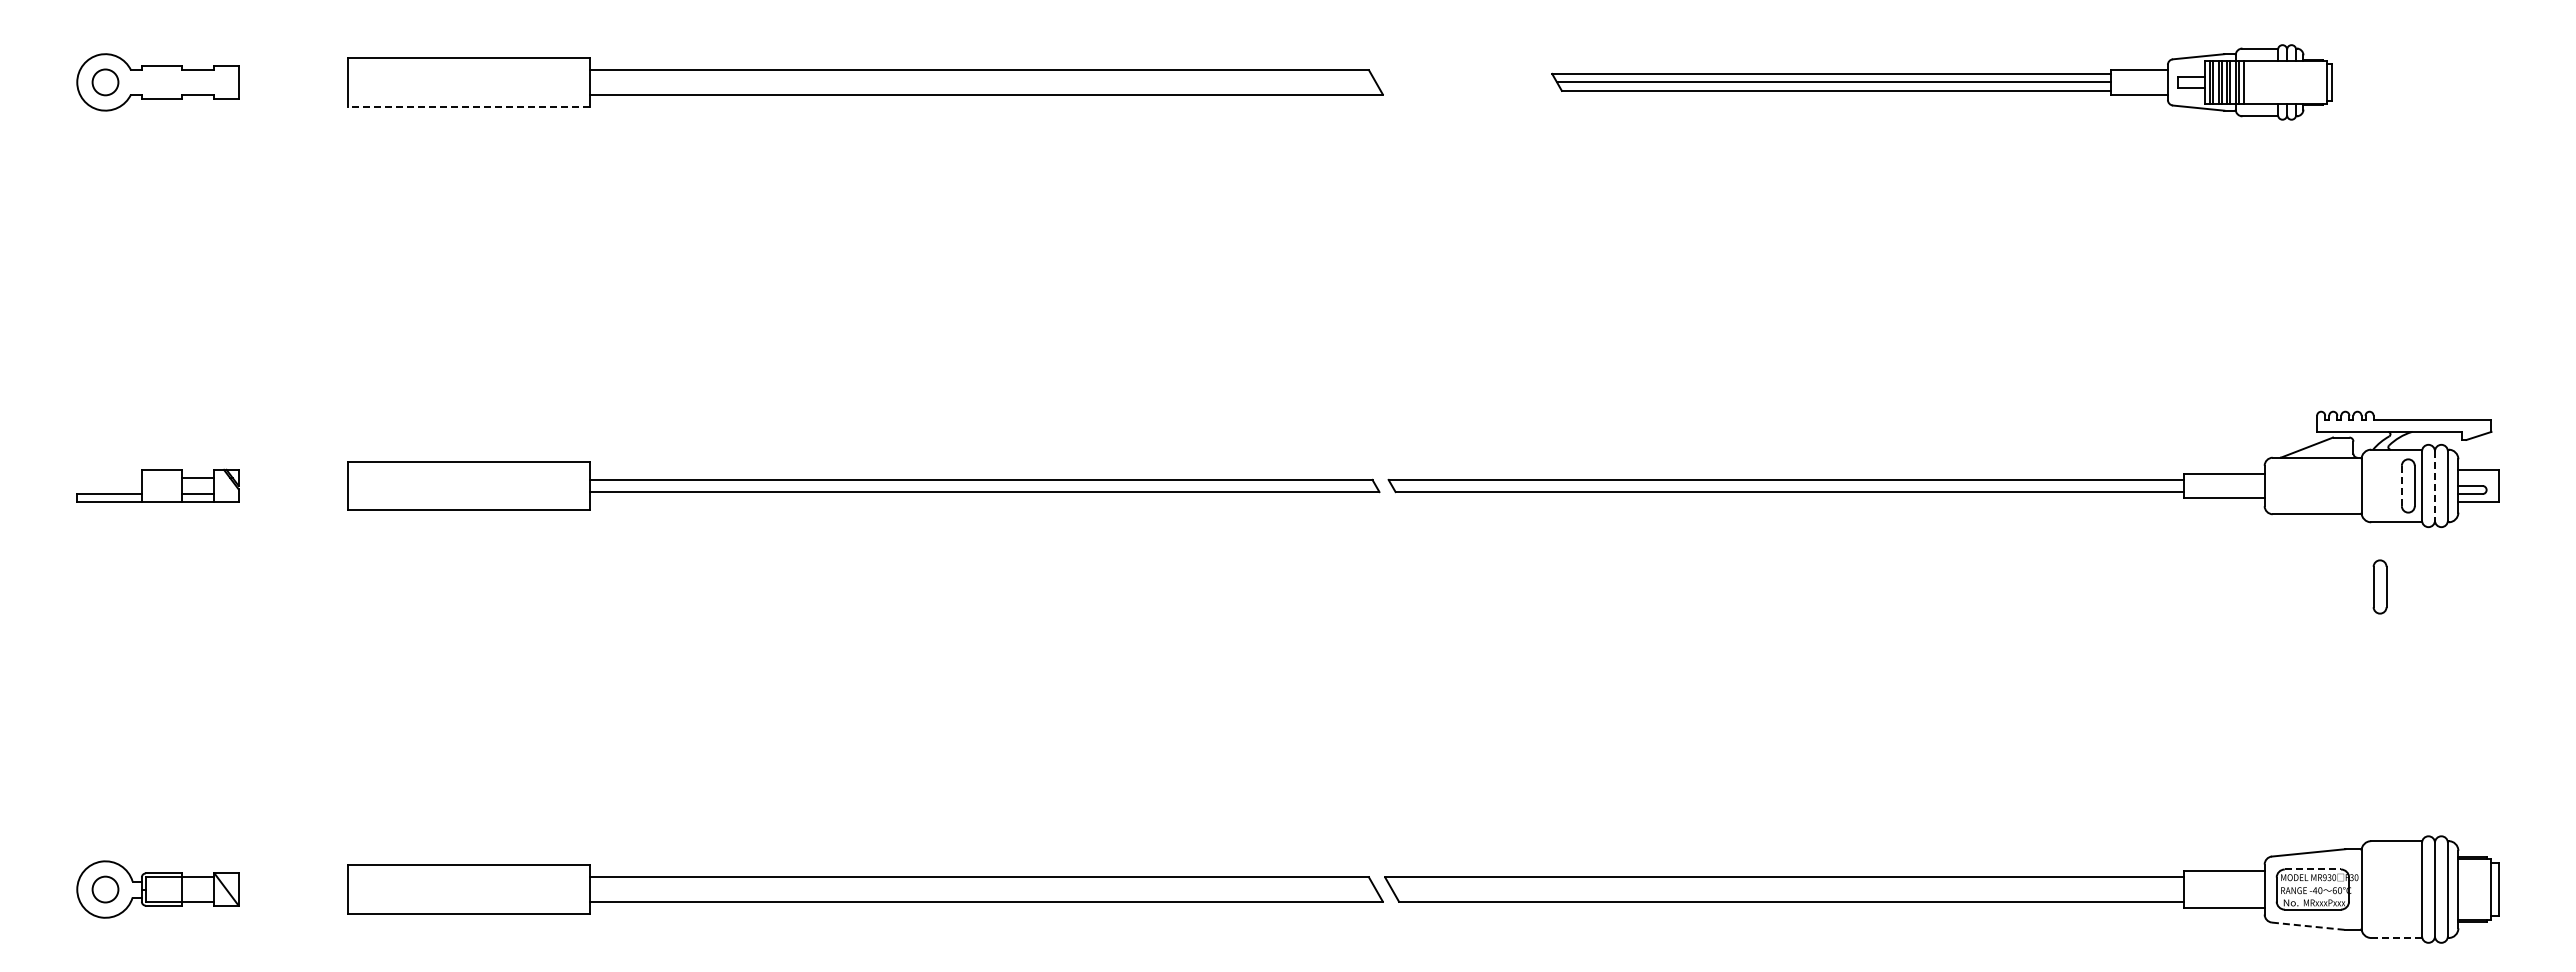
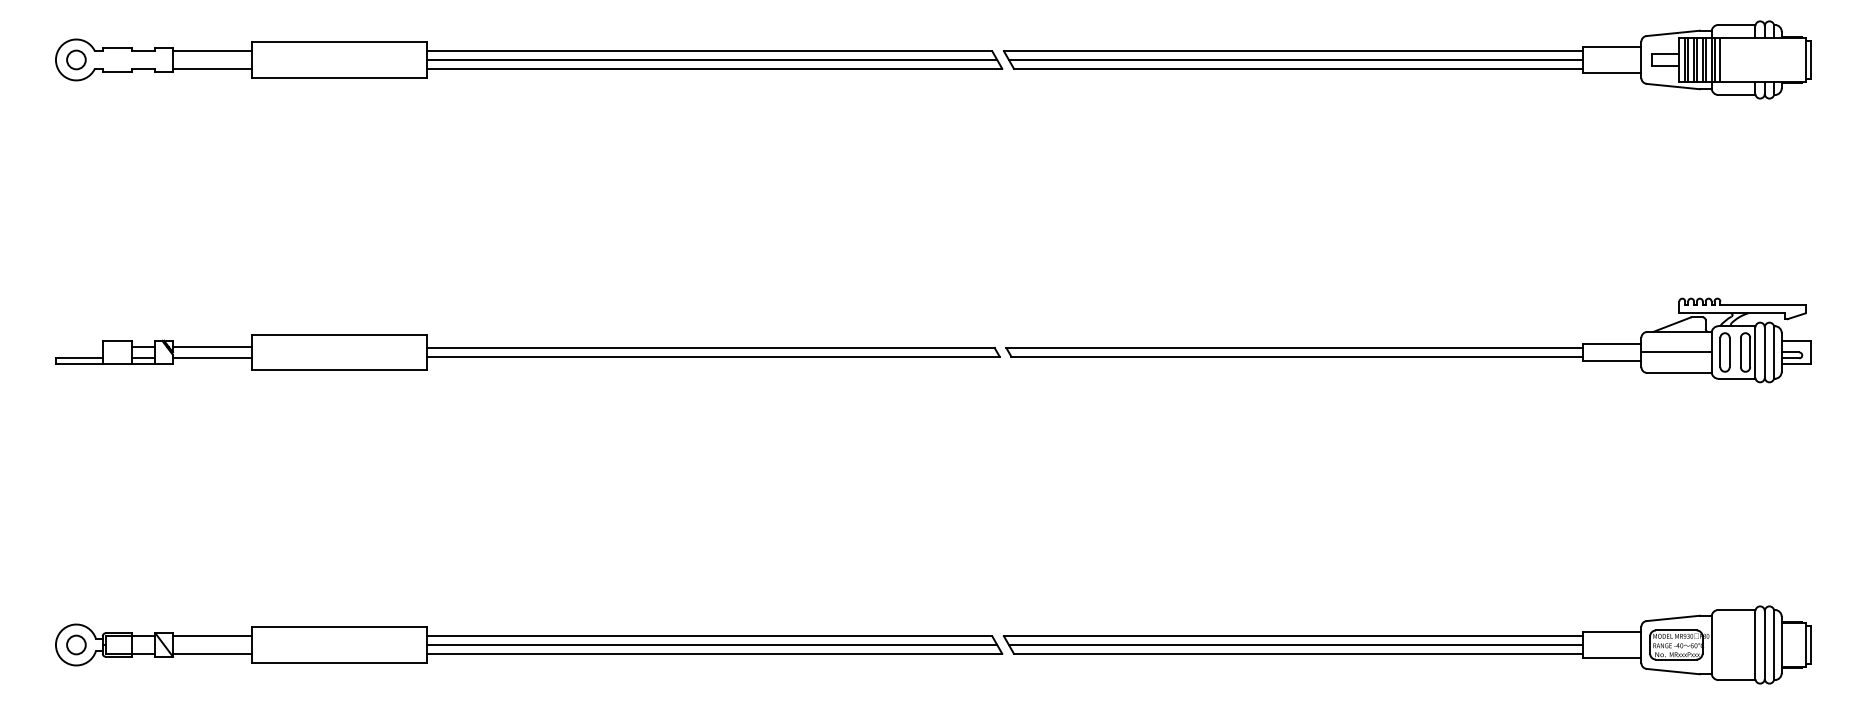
line: (292, 70) -> (211, 51), added
line: (982, 82) -> (712, 60), added
part: (1941, 82) -> (1407, 60), size x1.43
line: (292, 94) -> (211, 68), added
line: (468, 106) -> (339, 77), dashed -> solid
line: (292, 477) -> (211, 346), added
line: (2312, 486) -> (1676, 352), added
line: (2401, 486) -> (1740, 352), dashed -> solid
line: (2434, 486) -> (1764, 352), dashed -> solid
line: (292, 494) -> (211, 358), added
part: (2379, 586) -> (1724, 352), moved
line: (2313, 869) -> (1676, 630), dashed -> solid
line: (292, 877) -> (211, 636), added
line: (982, 889) -> (712, 644), added
line: (1787, 889) -> (1295, 644), added
line: (292, 901) -> (211, 653), added
line: (2308, 926) -> (1673, 671), dashed -> solid
line: (2397, 938) -> (1737, 680), dashed -> solid

